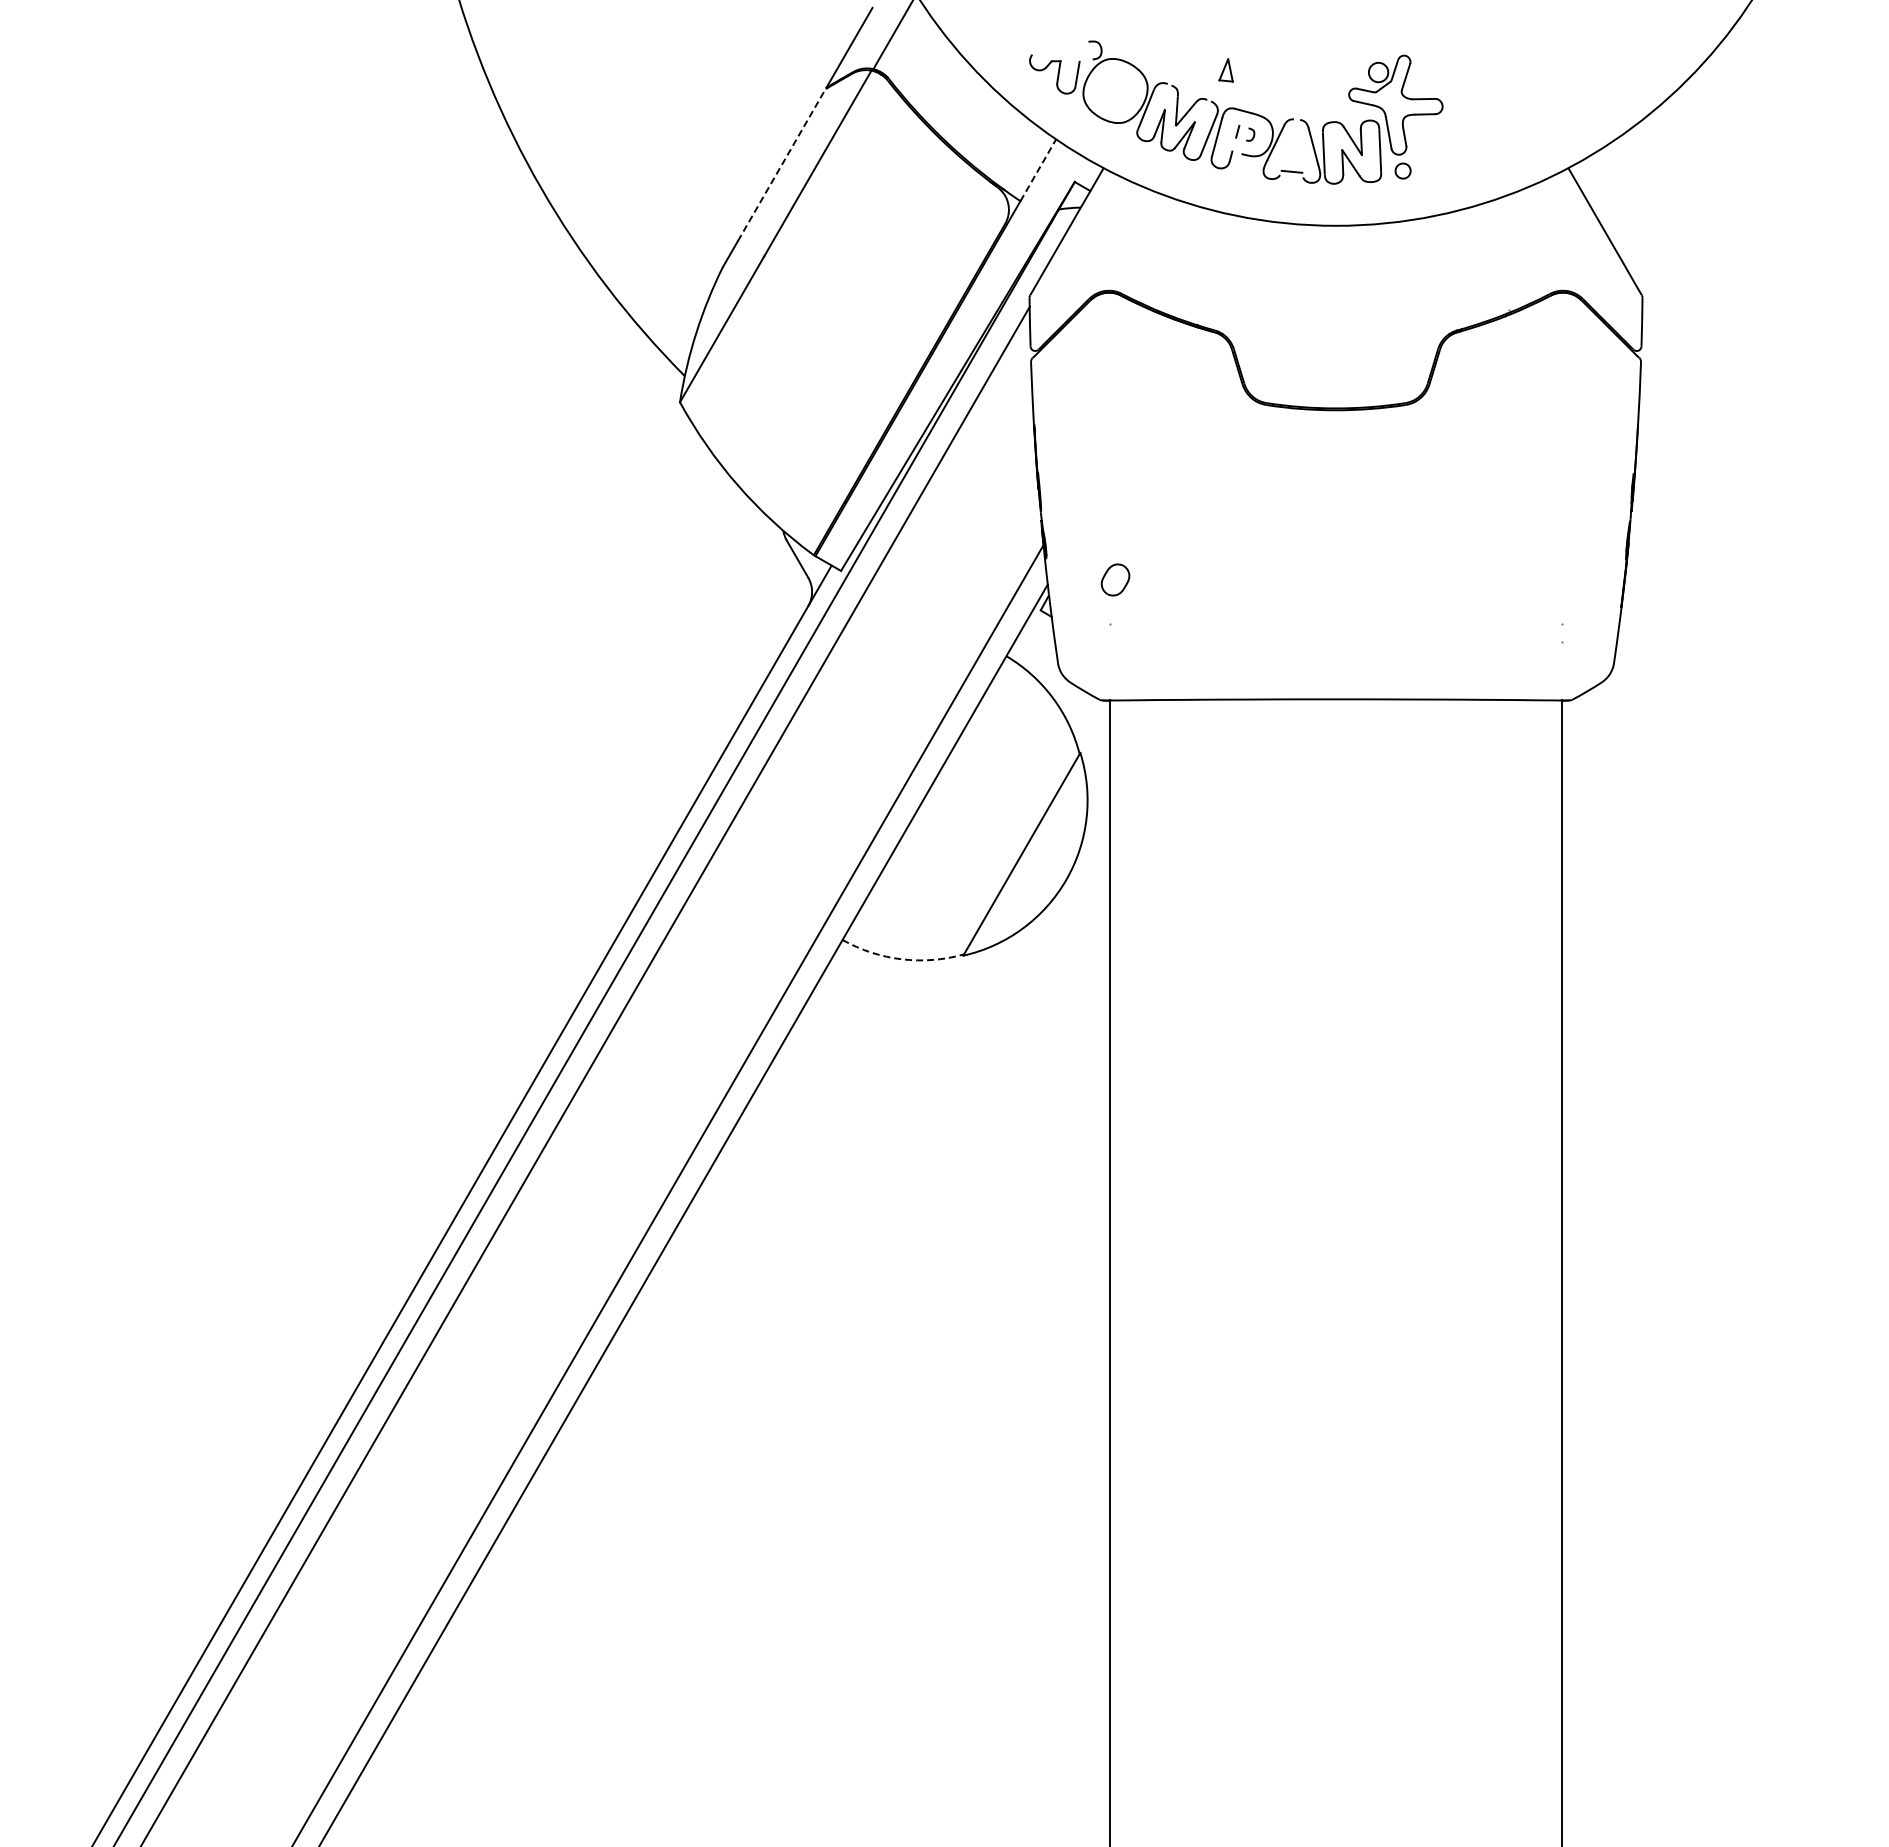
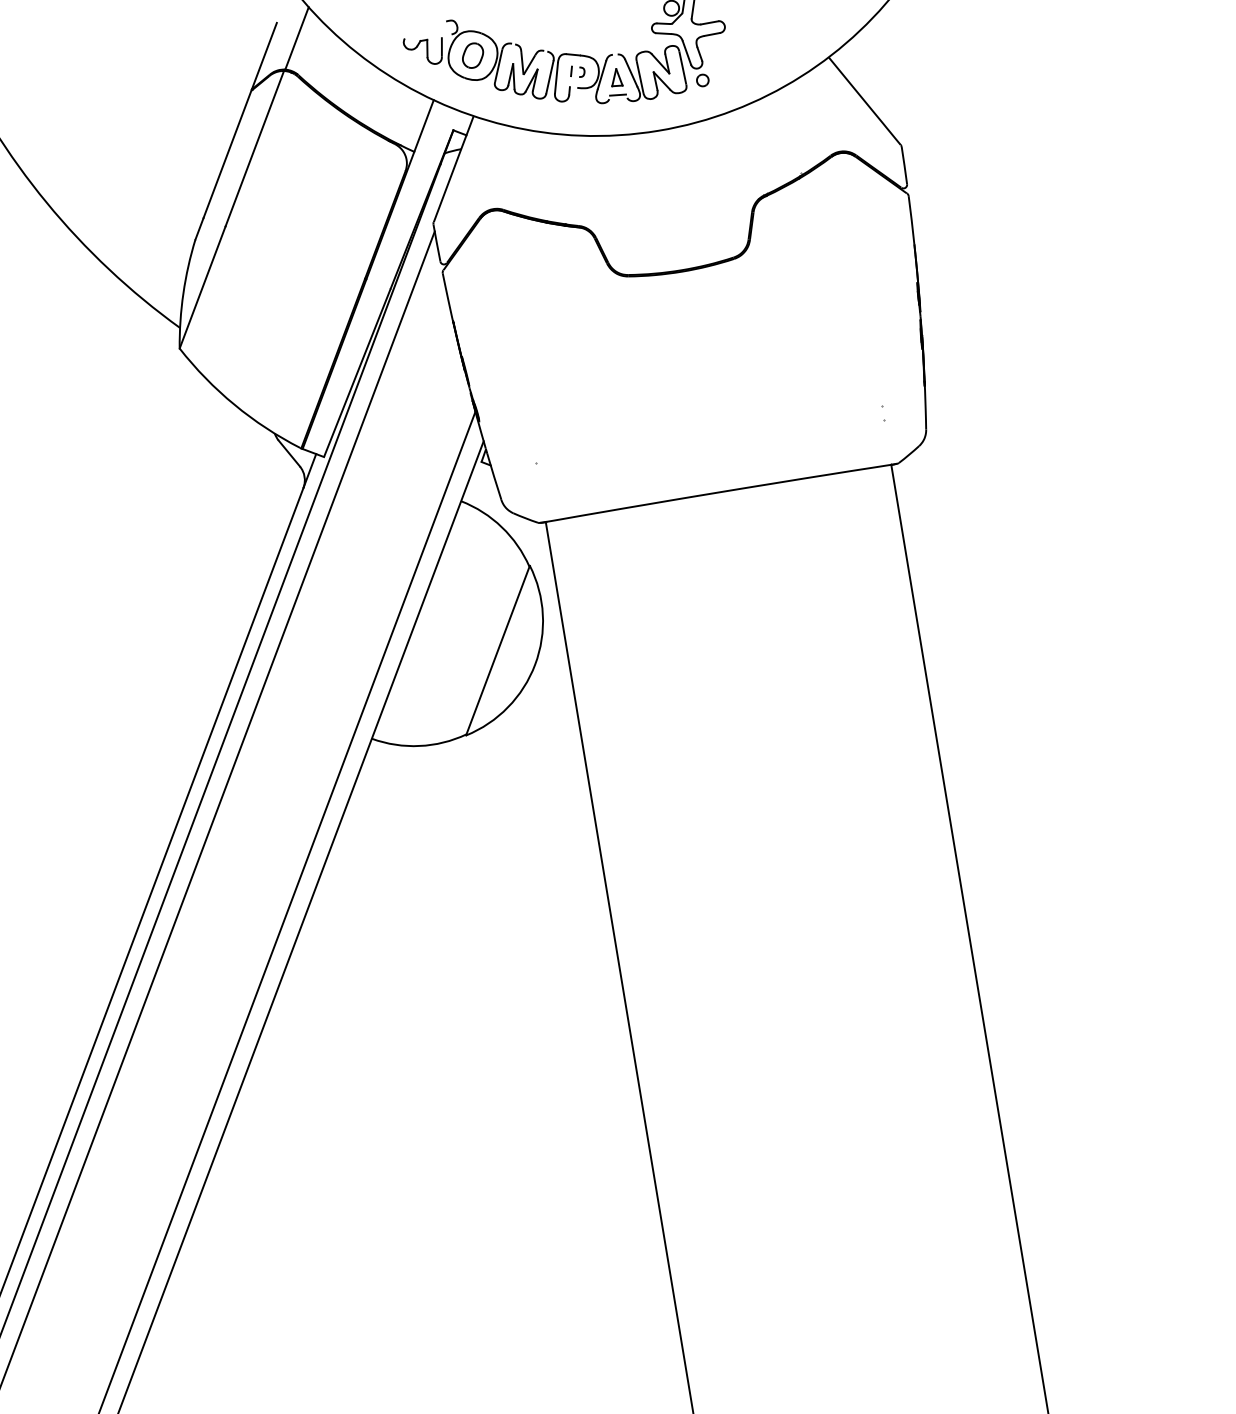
part: (1225, 70) -> (615, 77), moved
line: (781, 165) -> (227, 154), dashed -> solid
line: (1038, 170) -> (424, 126), dashed -> solid
part: (1115, 579) -> (472, 55), moved
arc: (901, 959) -> (419, 746), dashed -> solid

